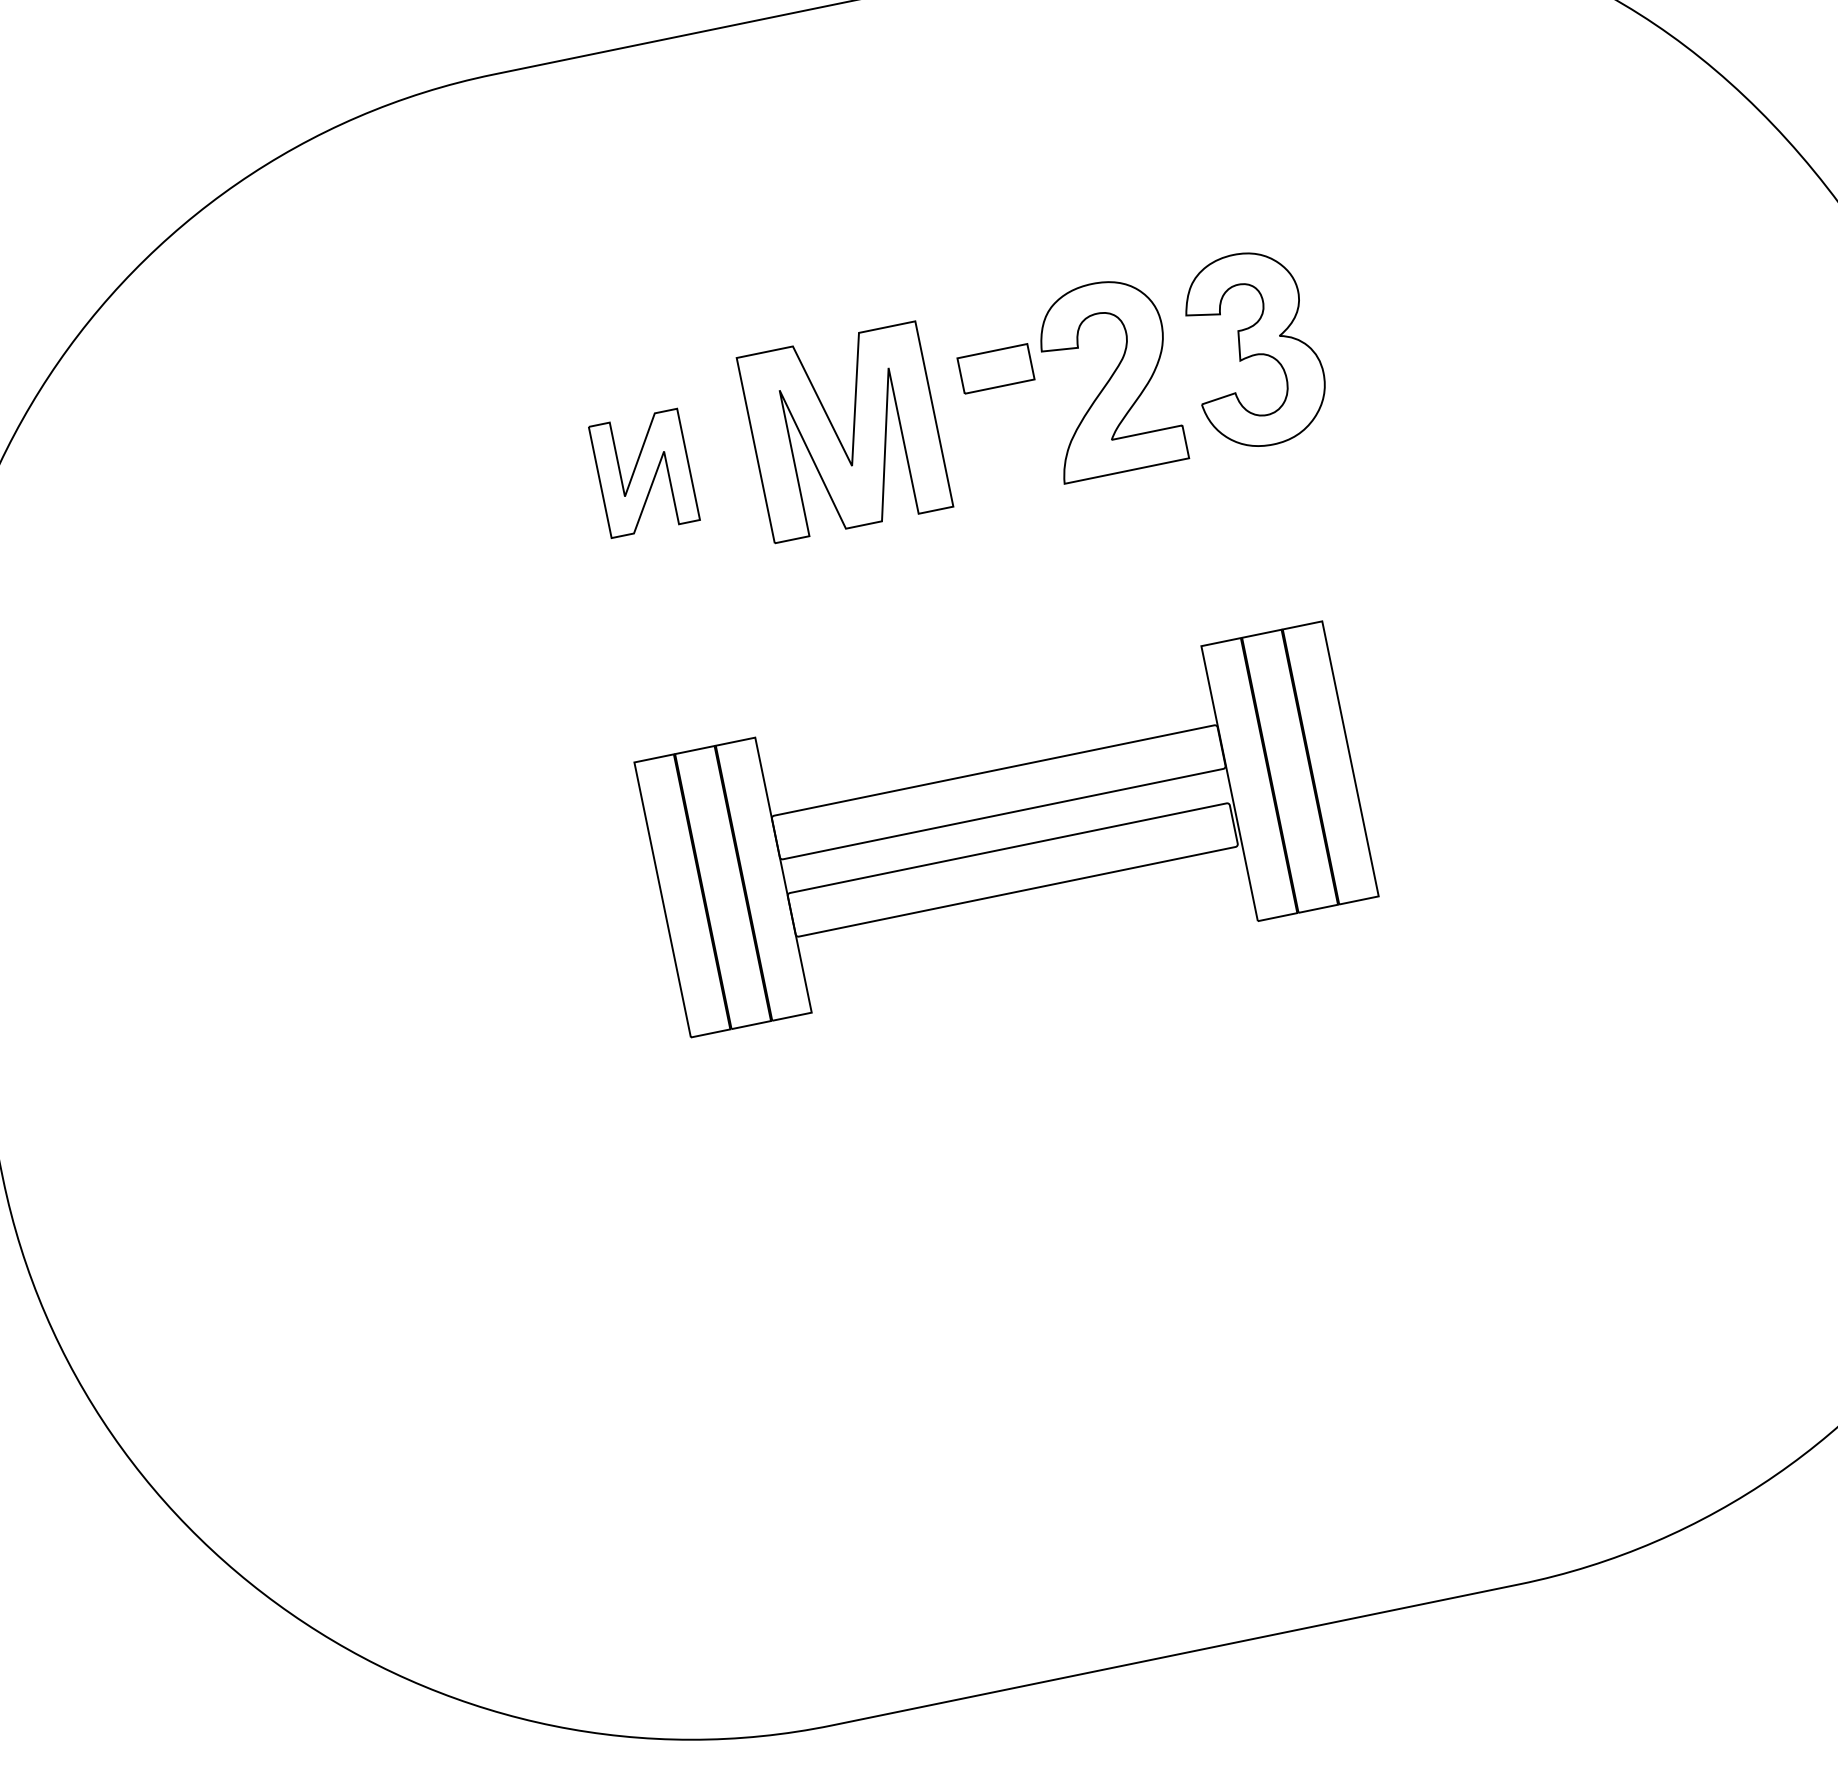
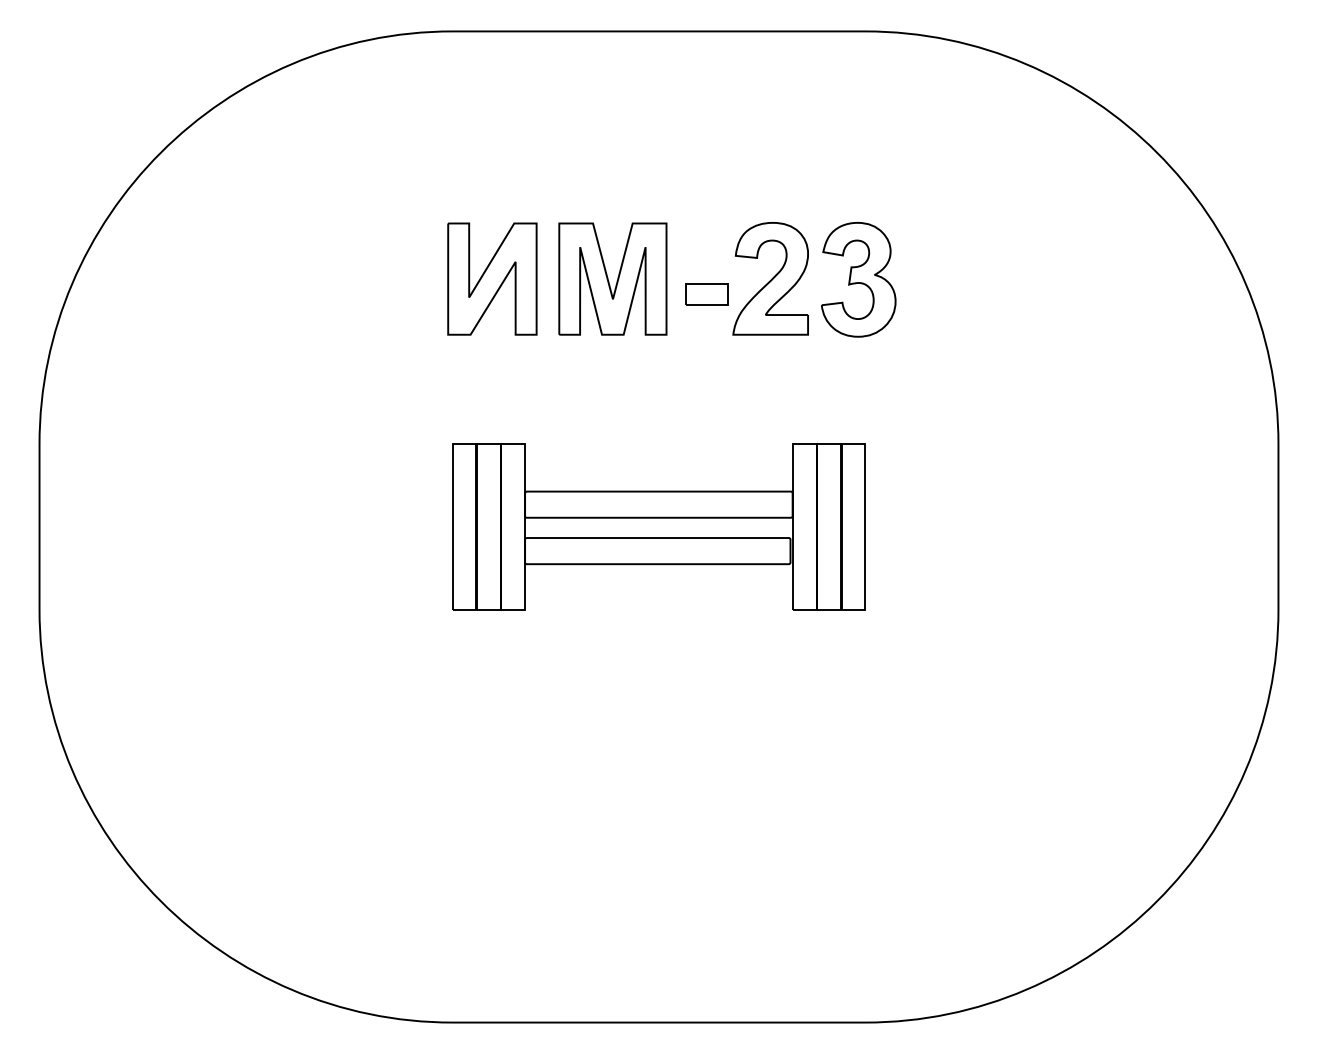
part: (994, 369) -> (706, 294), moved
part: (644, 472) -> (492, 278), size x1.67

